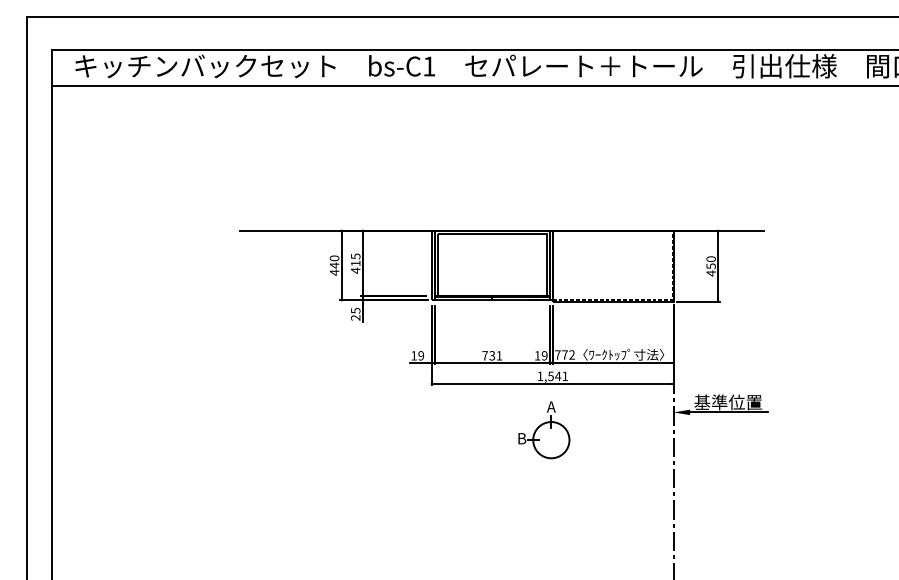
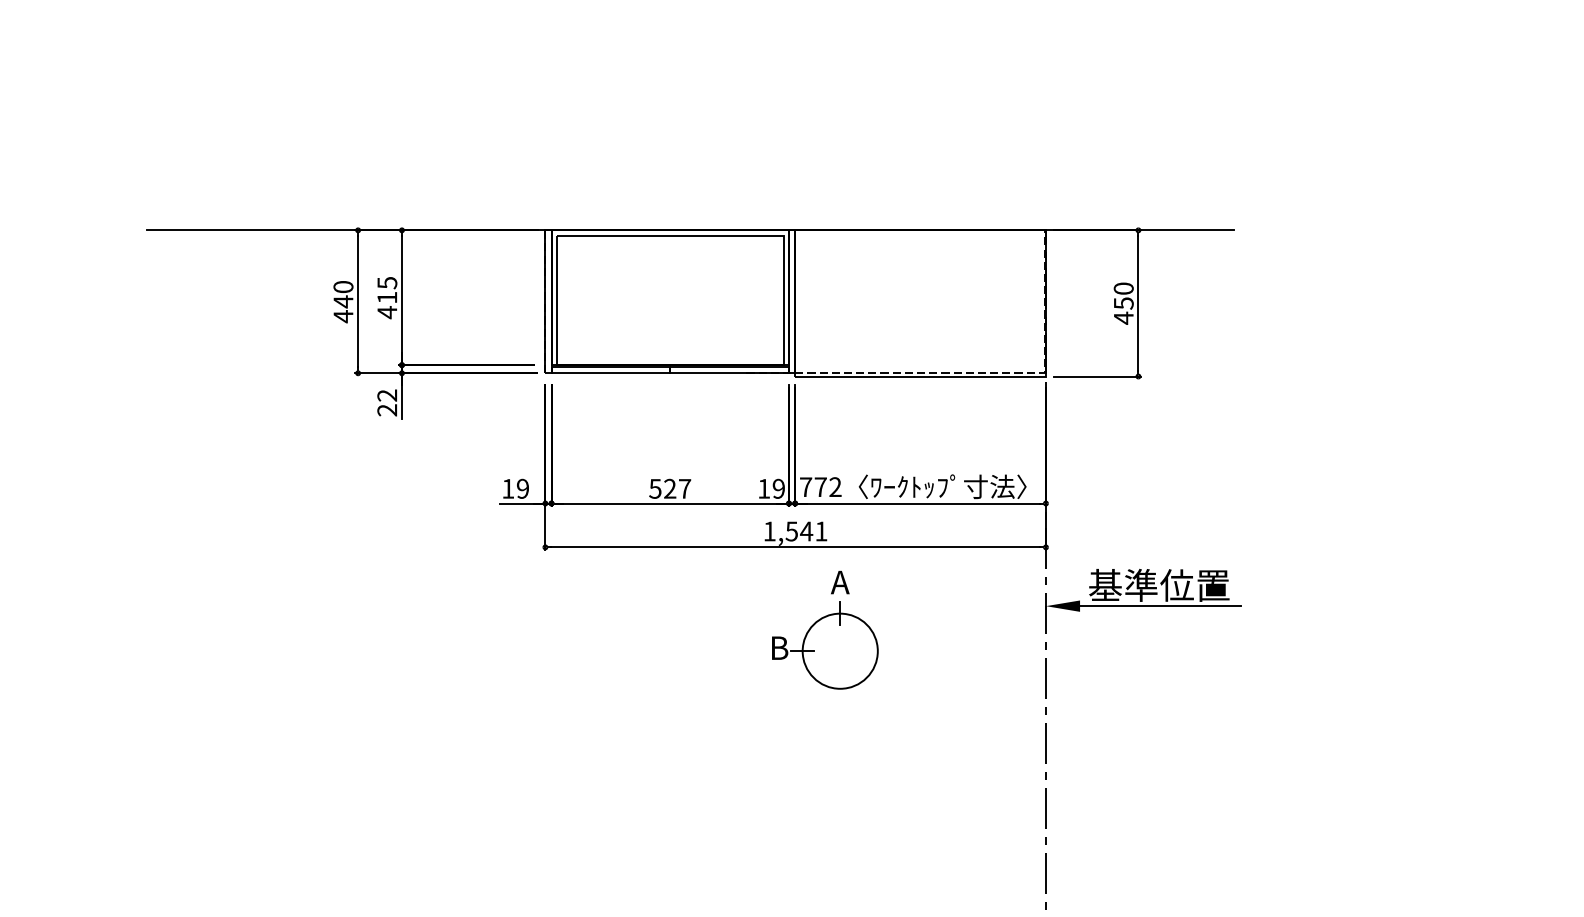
text: (355, 310) -> (386, 394), 25 -> 22
text: (492, 355) -> (670, 488), 731 -> 527
part: (544, 430) -> (826, 631), moved

